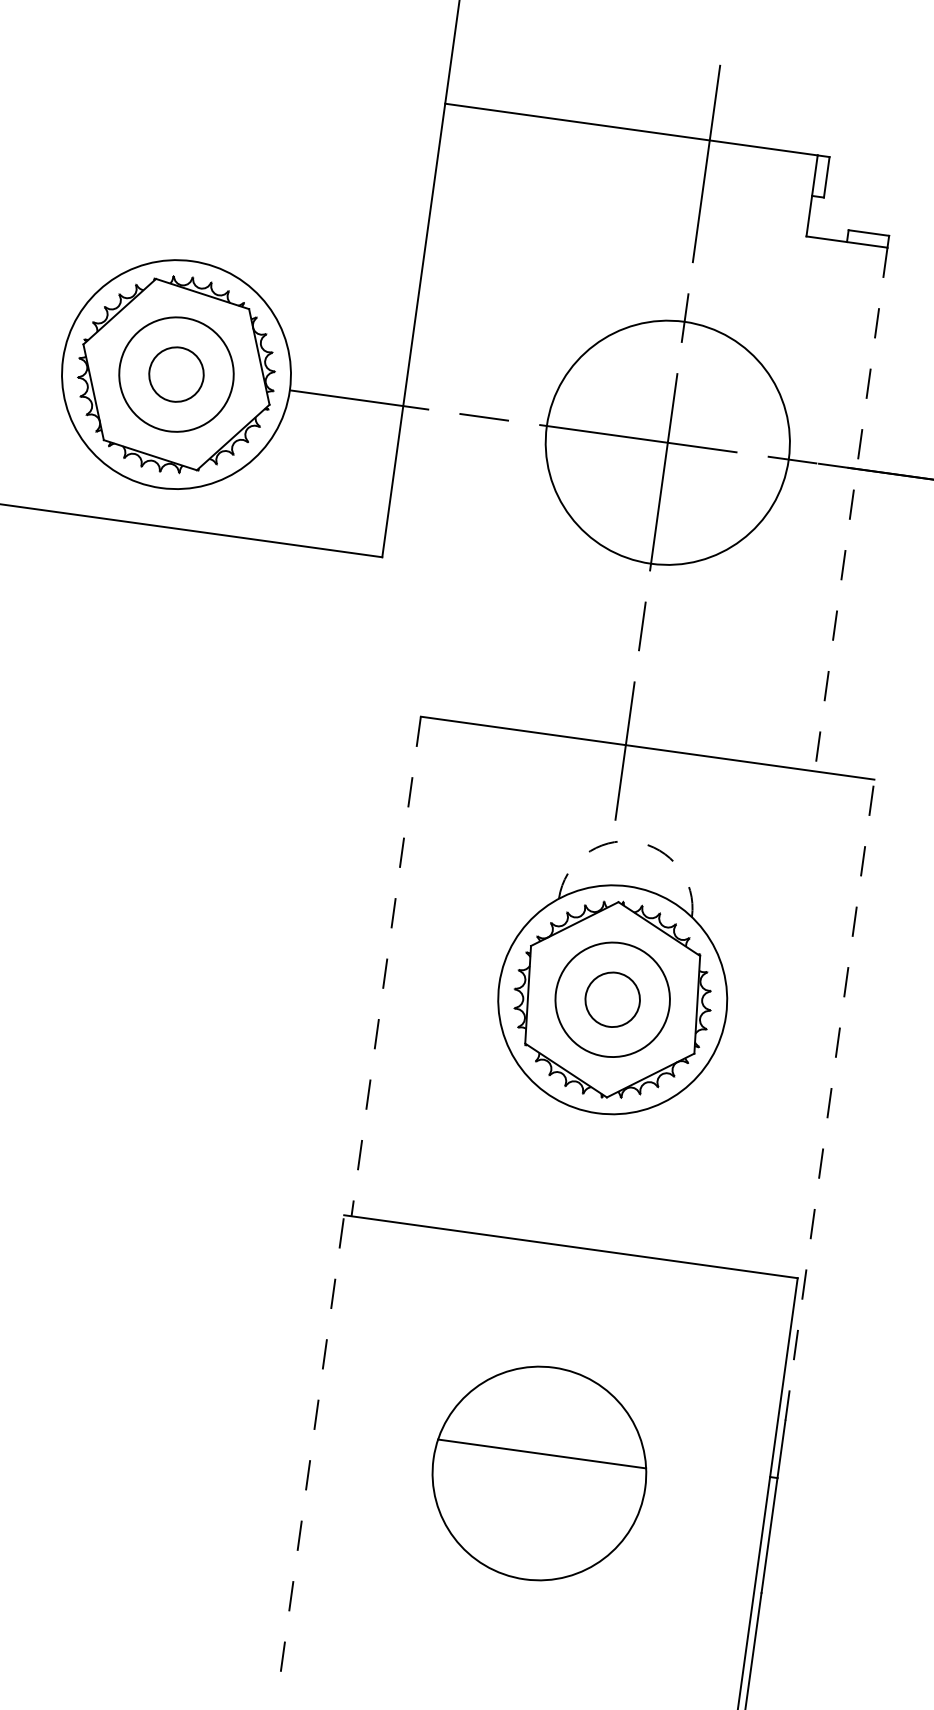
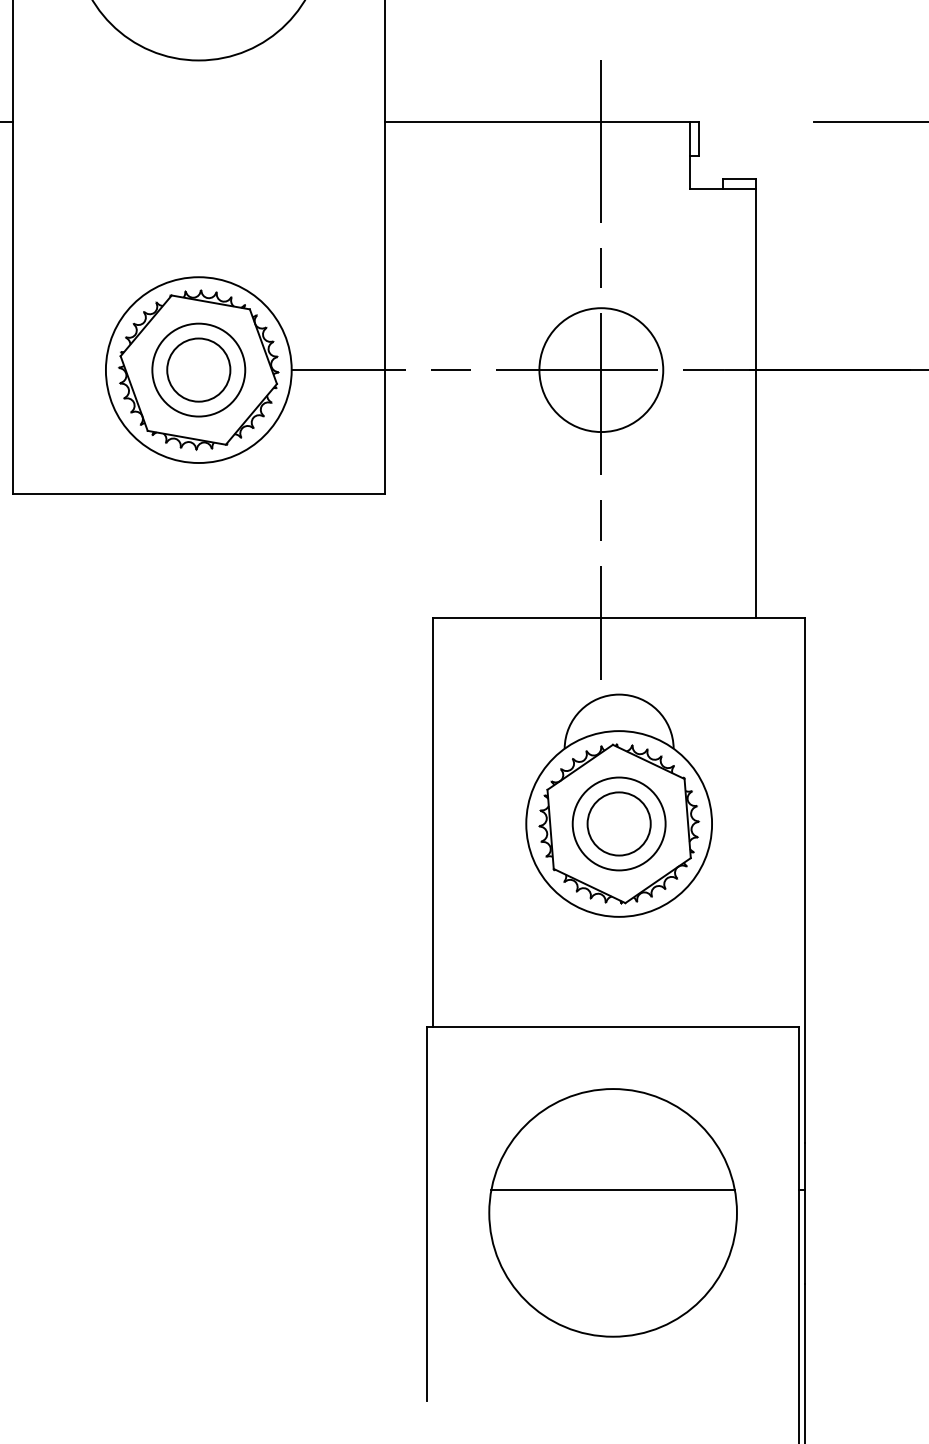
circle: (176, 373) -> (198, 369), size x1.43
circle: (667, 443) -> (601, 370), size x0.62
line: (851, 509) -> (756, 403), dashed -> solid
arc: (635, 841) -> (619, 694), dashed -> solid
line: (386, 966) -> (433, 822), dashed -> solid
circle: (611, 999) -> (618, 823), size x1.43
line: (829, 1100) -> (804, 880), dashed -> solid
line: (312, 1442) -> (427, 1213), dashed -> solid
part: (538, 1472) -> (612, 1212), size x1.43

